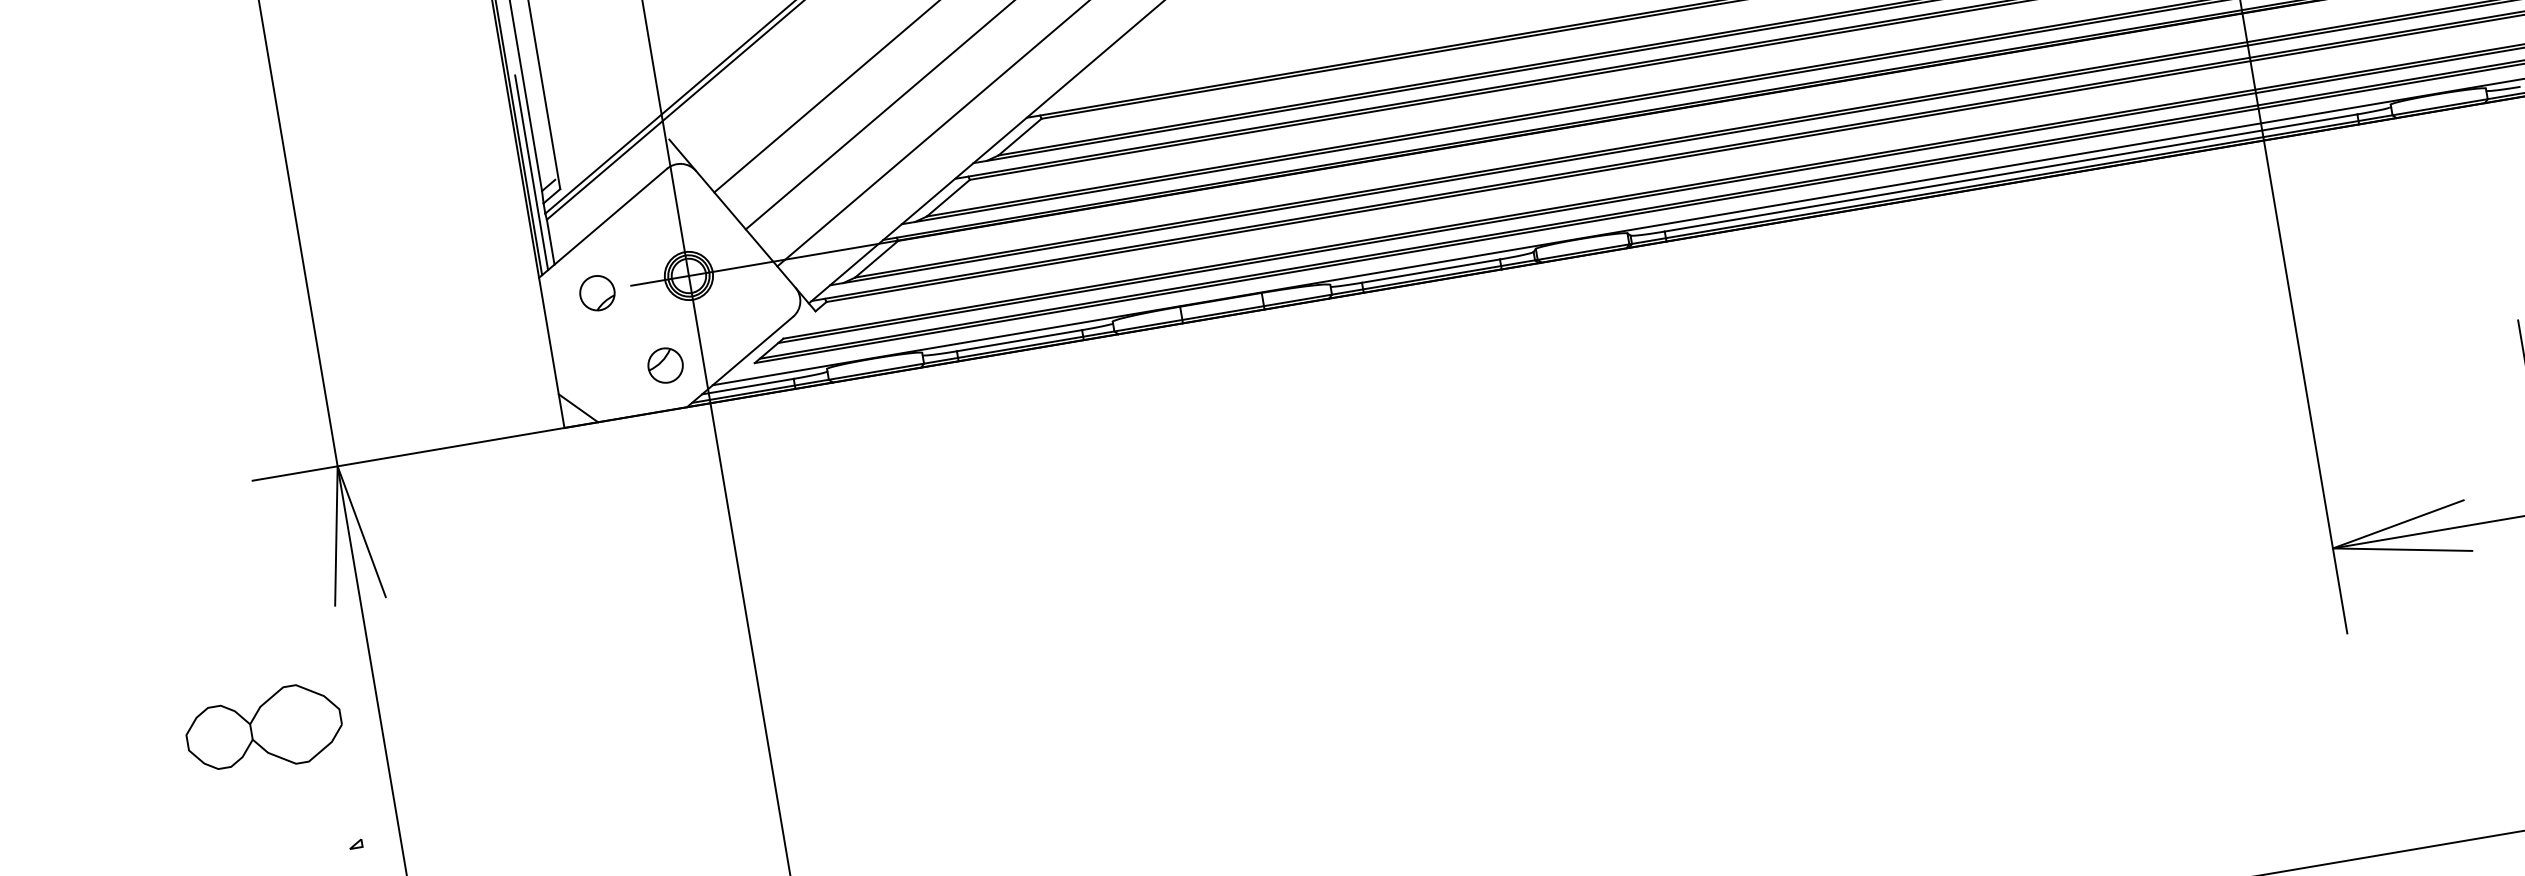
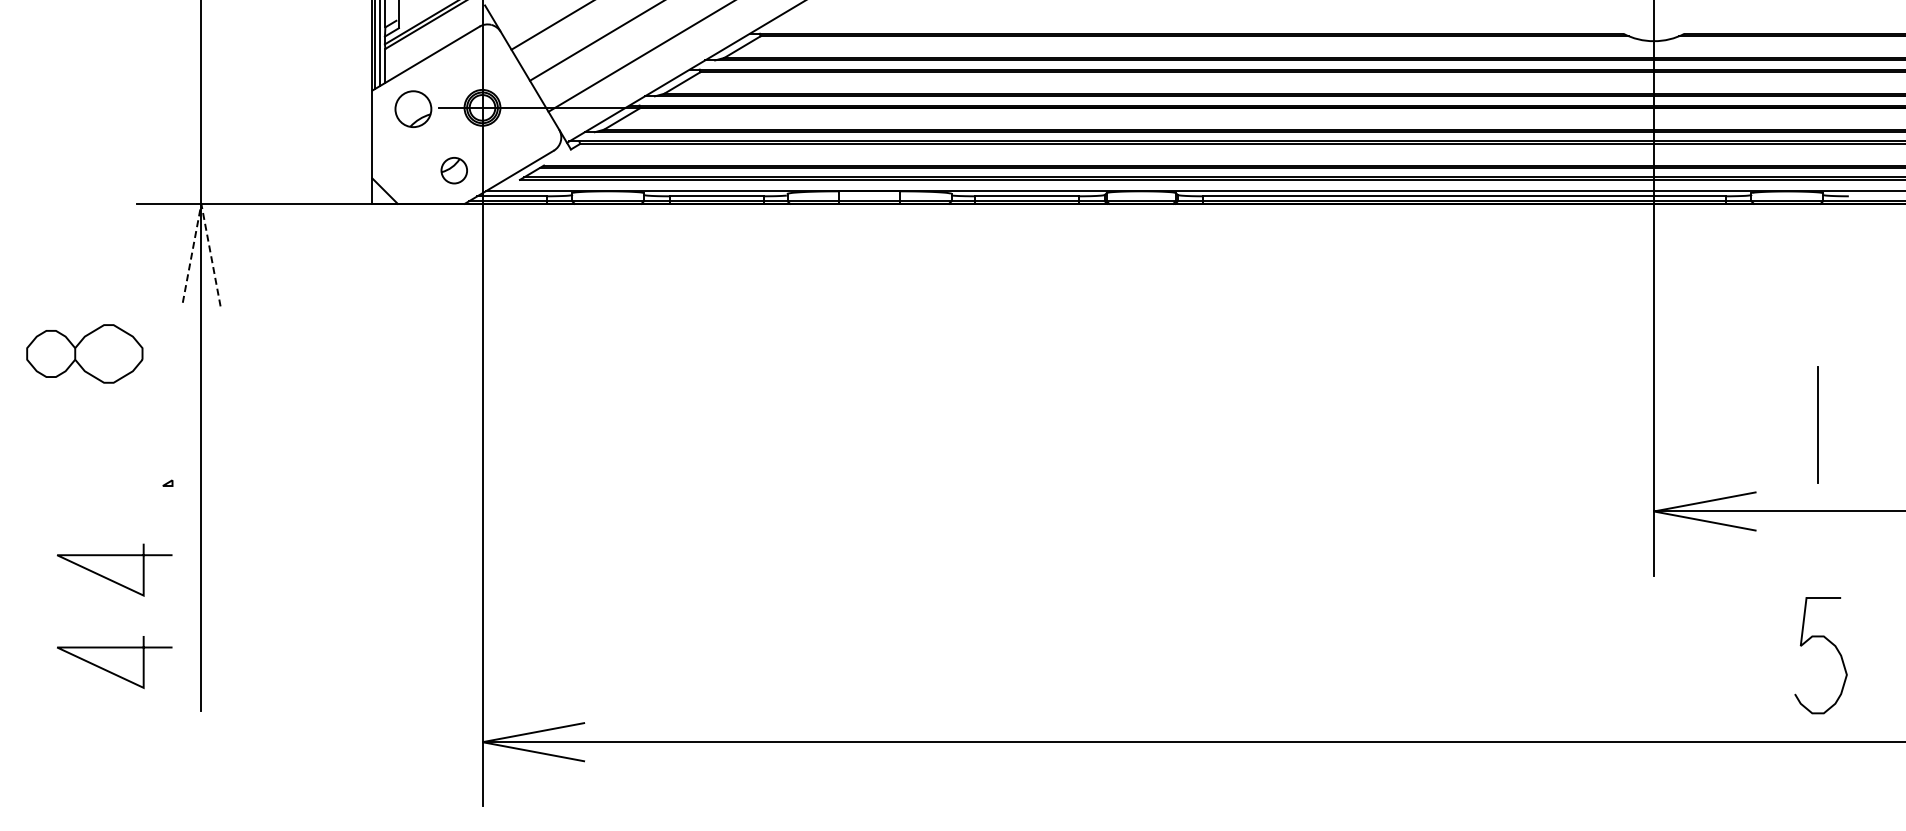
part: (596, 292) -> (412, 108), size x1.4
line: (337, 465) -> (201, 203), solid -> dashed
part: (263, 729) -> (84, 353), moved

